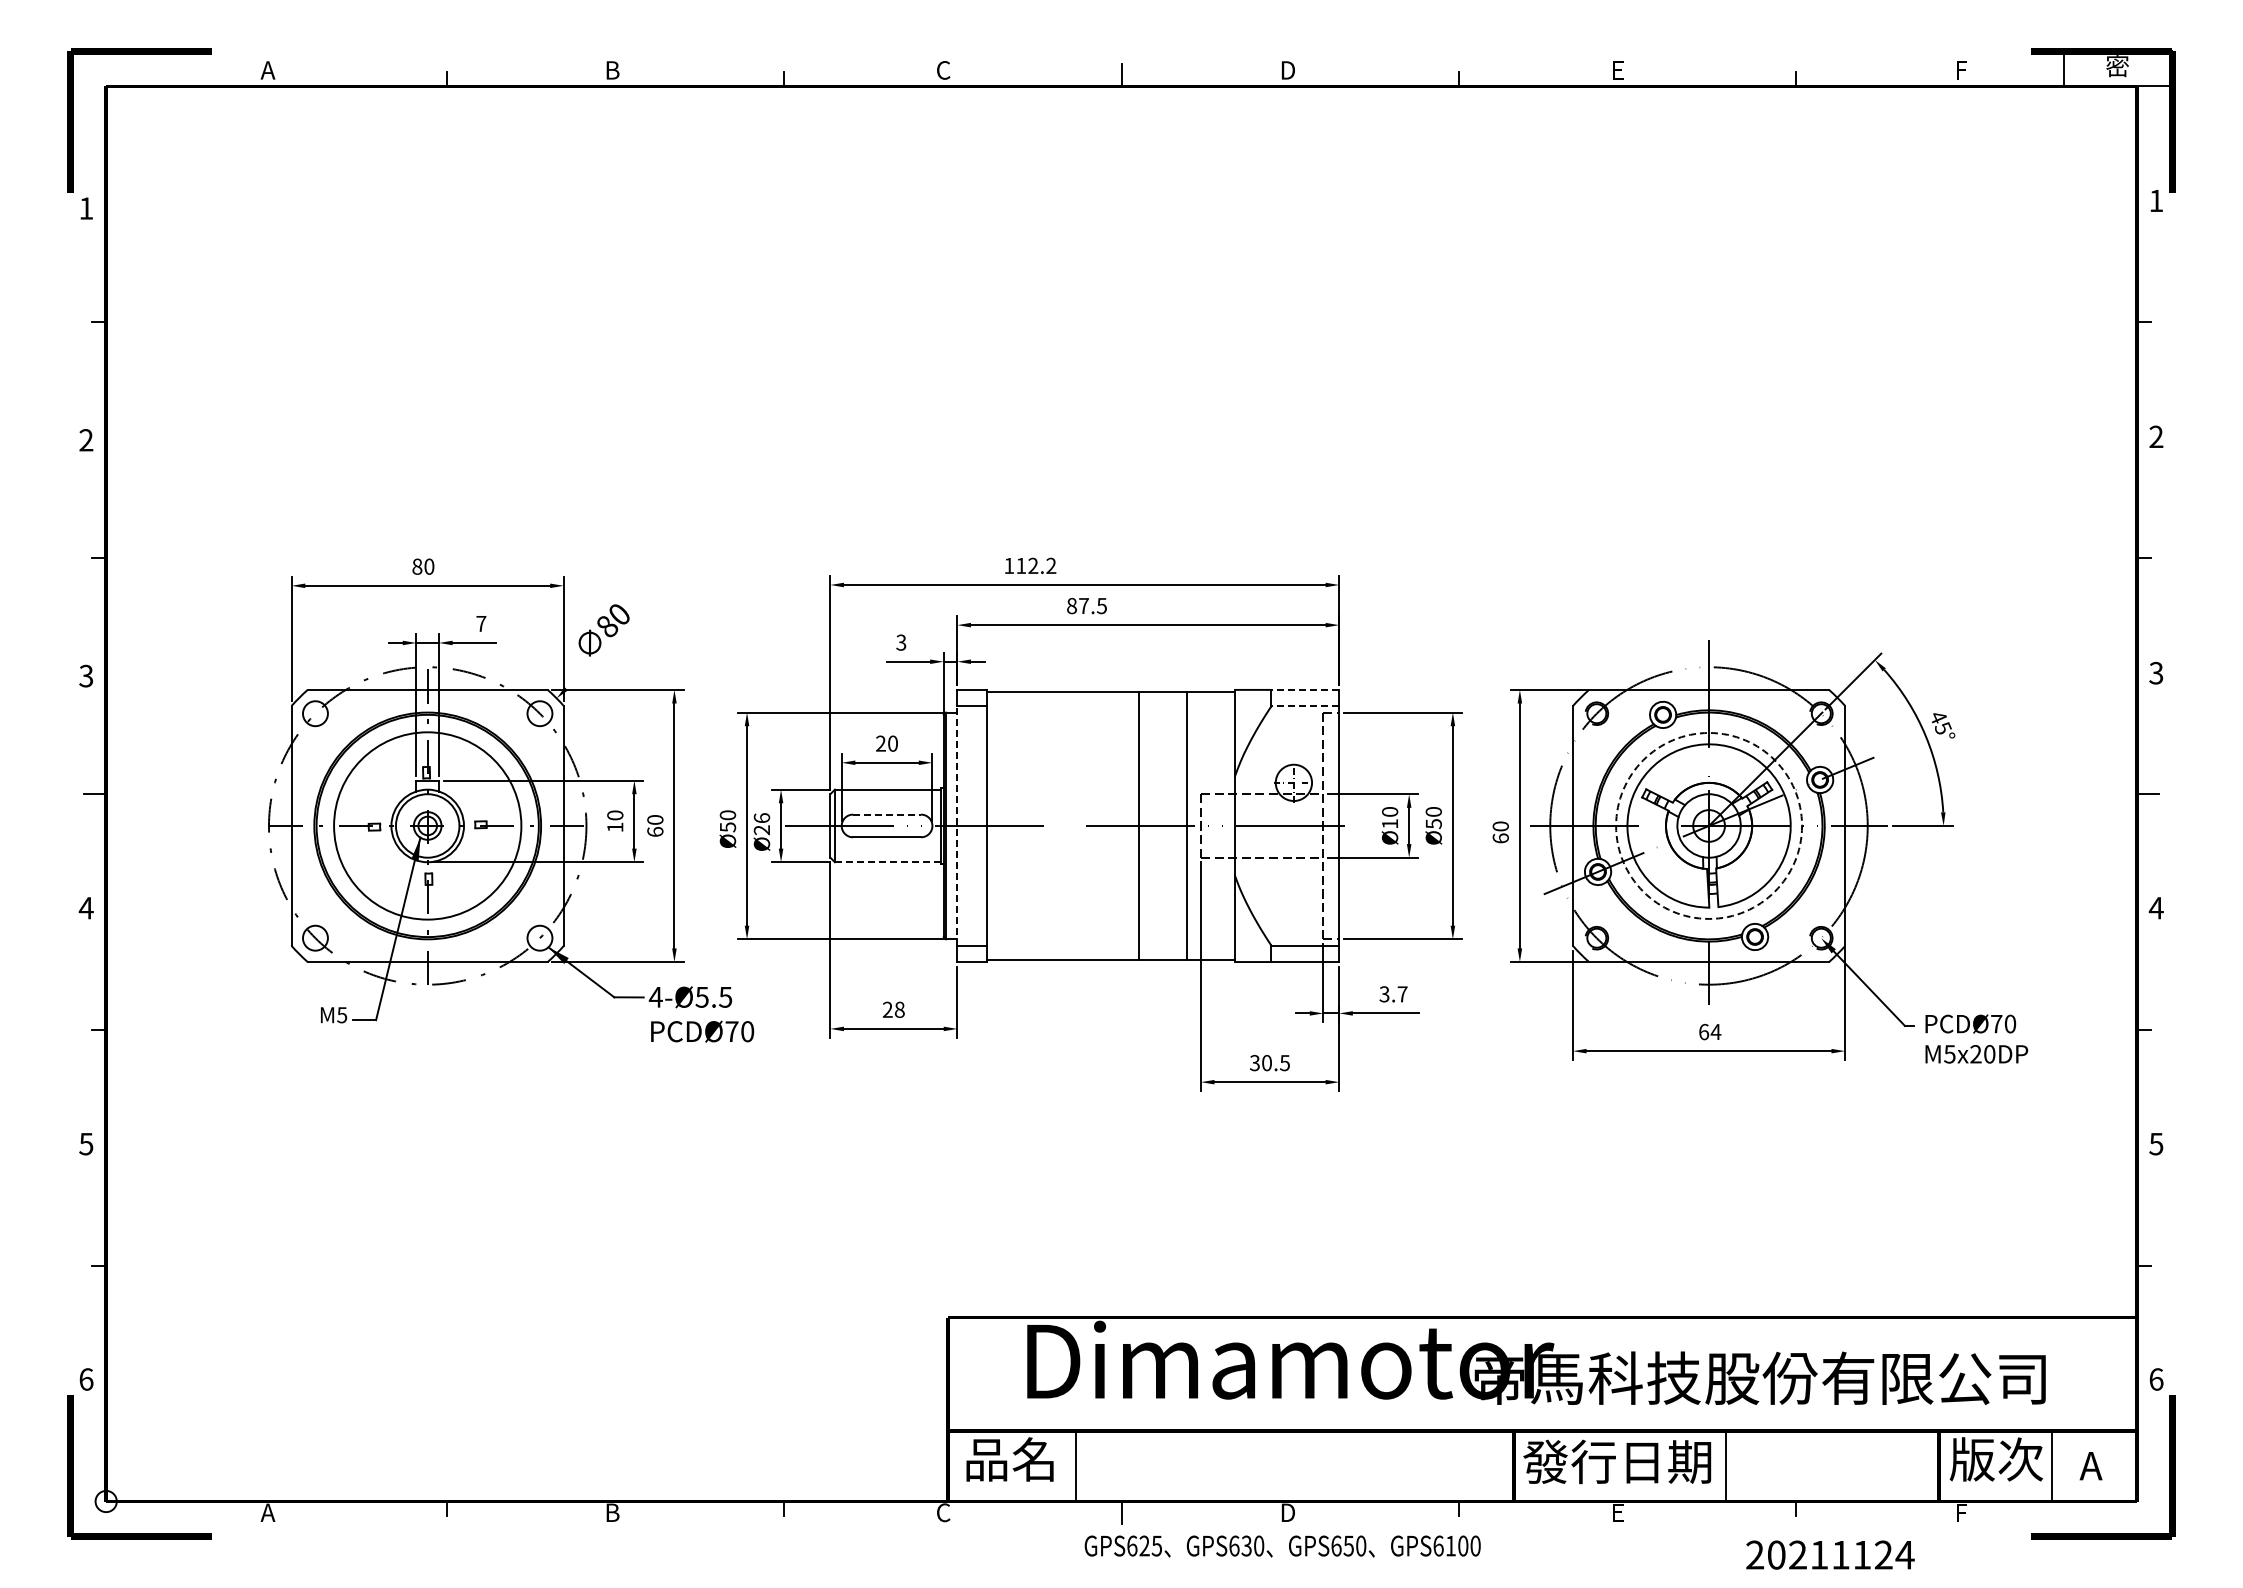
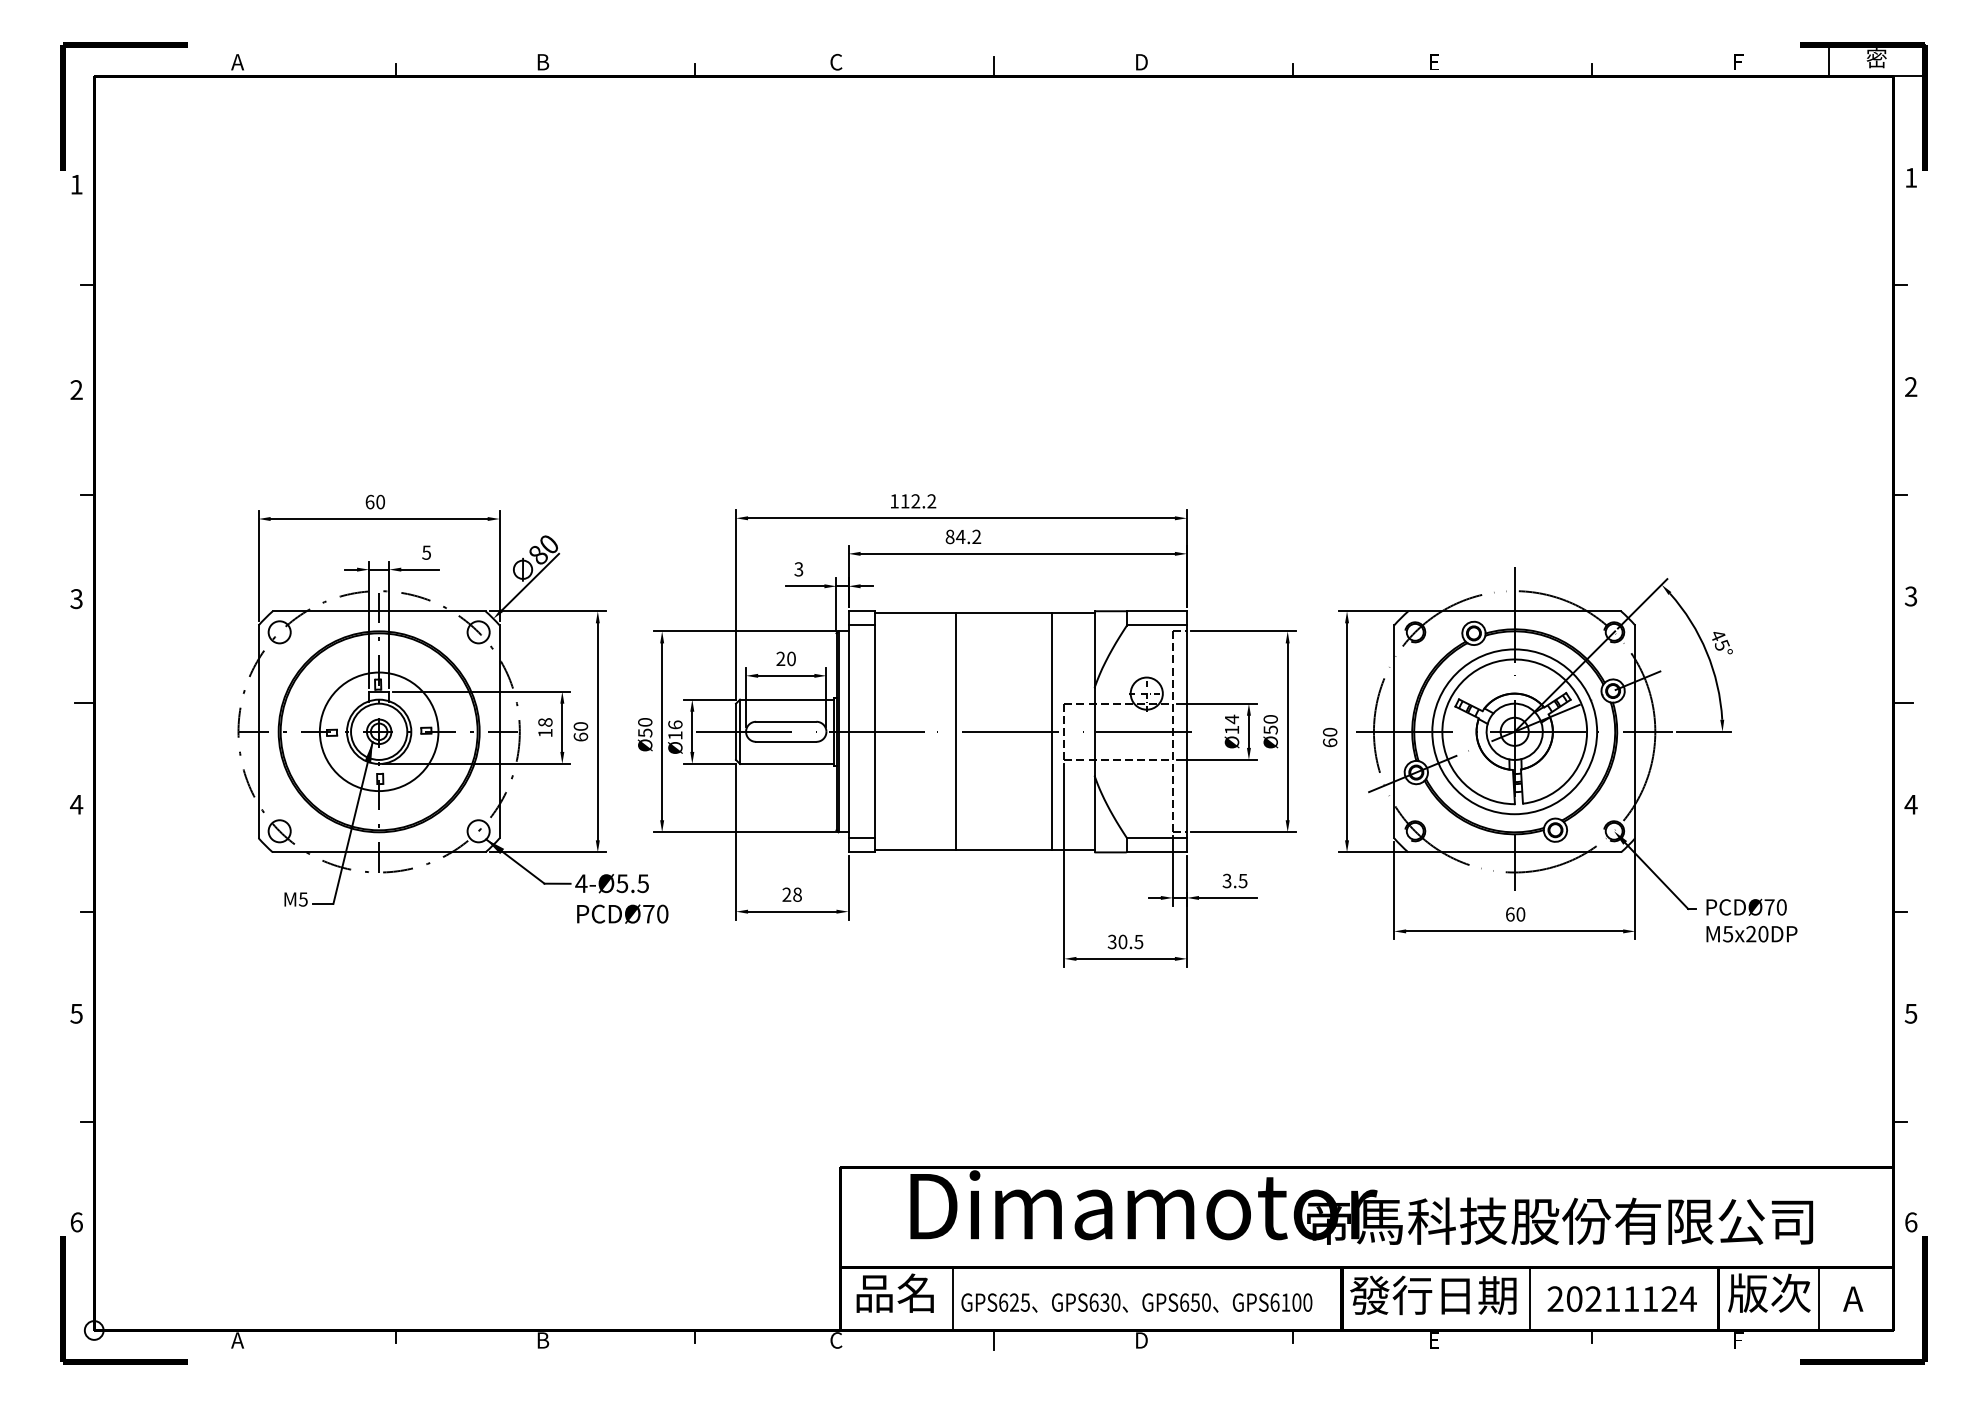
text: (417, 566) -> (370, 501), 80 -> 60
text: (1092, 605) -> (968, 536), 87.5 -> 84.2
text: (481, 623) -> (426, 552), 7 -> 5
line: (598, 656) -> (530, 581), added
line: (1304, 689) -> (1156, 610), dashed -> solid
line: (1304, 705) -> (1156, 625), dashed -> solid
text: (1390, 811) -> (1232, 719), Ø10 -> Ø14
line: (887, 814) -> (786, 721), dashed -> solid
text: (615, 815) -> (545, 722), 10 -> 18
circle: (427, 825) -> (378, 731), size x0.71
line: (957, 825) -> (848, 731), dashed -> solid
line: (1139, 825) -> (955, 731), moved
circle: (1709, 825) -> (1515, 731), dashed -> solid
text: (761, 830) -> (674, 735), Ø26 -> Ø16
line: (887, 862) -> (786, 764), dashed -> solid
text: (1402, 994) -> (1243, 881), 3.7 -> 3.5
text: (1715, 1031) -> (1520, 913), 64 -> 60
text: (1282, 1546) -> (1136, 1303), moved
text: (1830, 1554) -> (1622, 1298), moved

